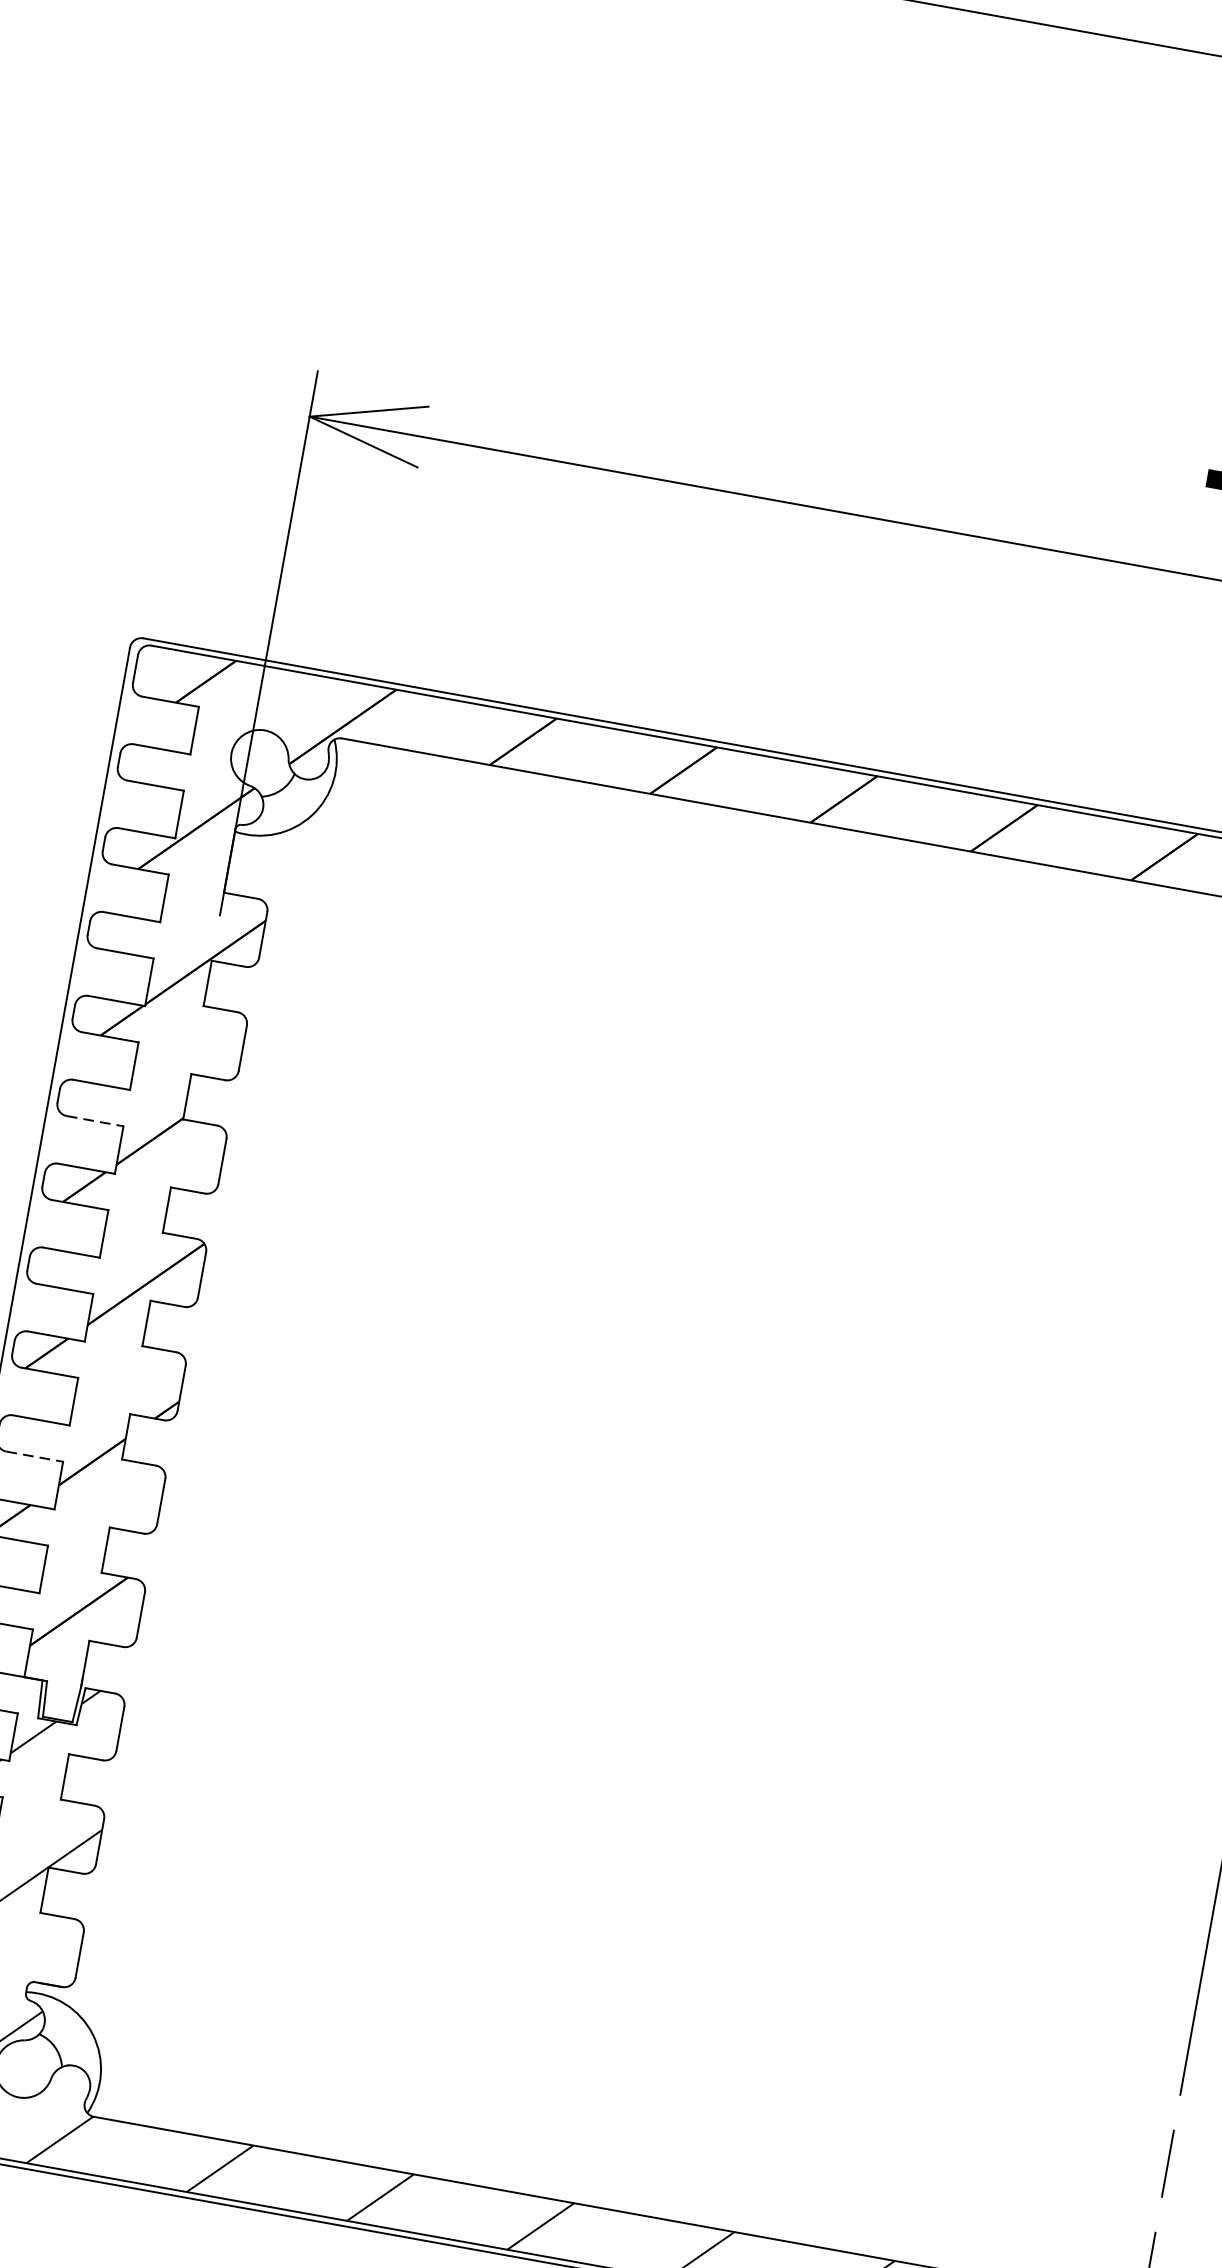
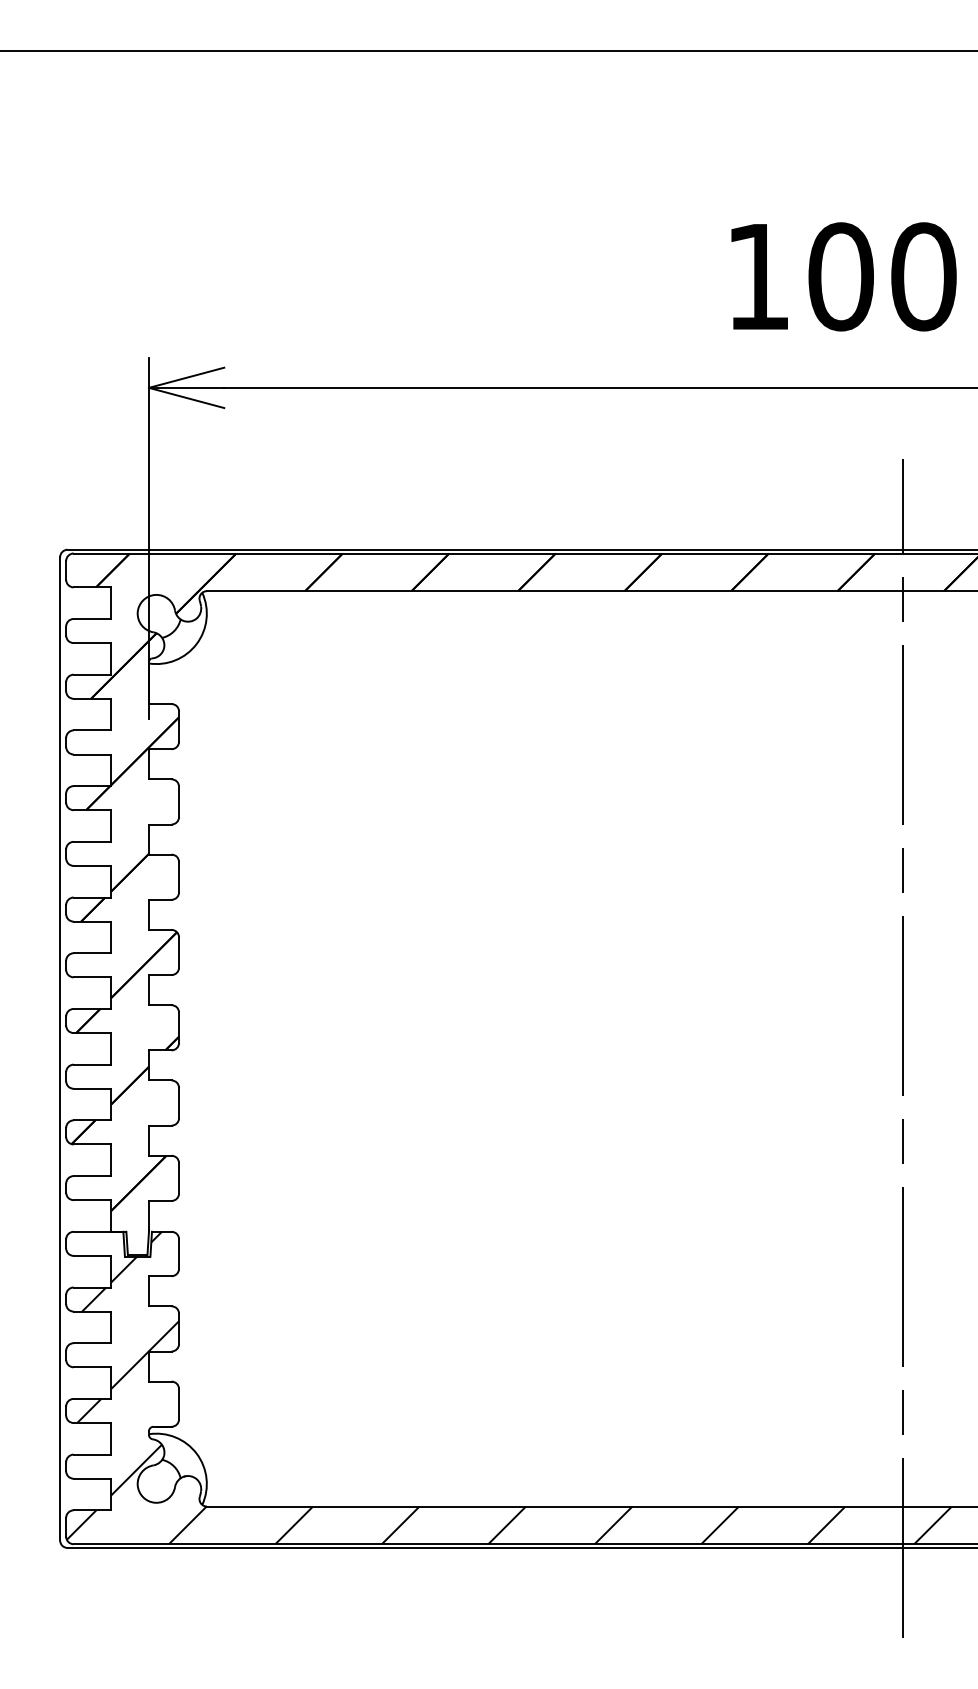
line: (95, 1120) -> (92, 865), dashed -> solid
line: (34, 1456) -> (92, 1088), dashed -> solid

